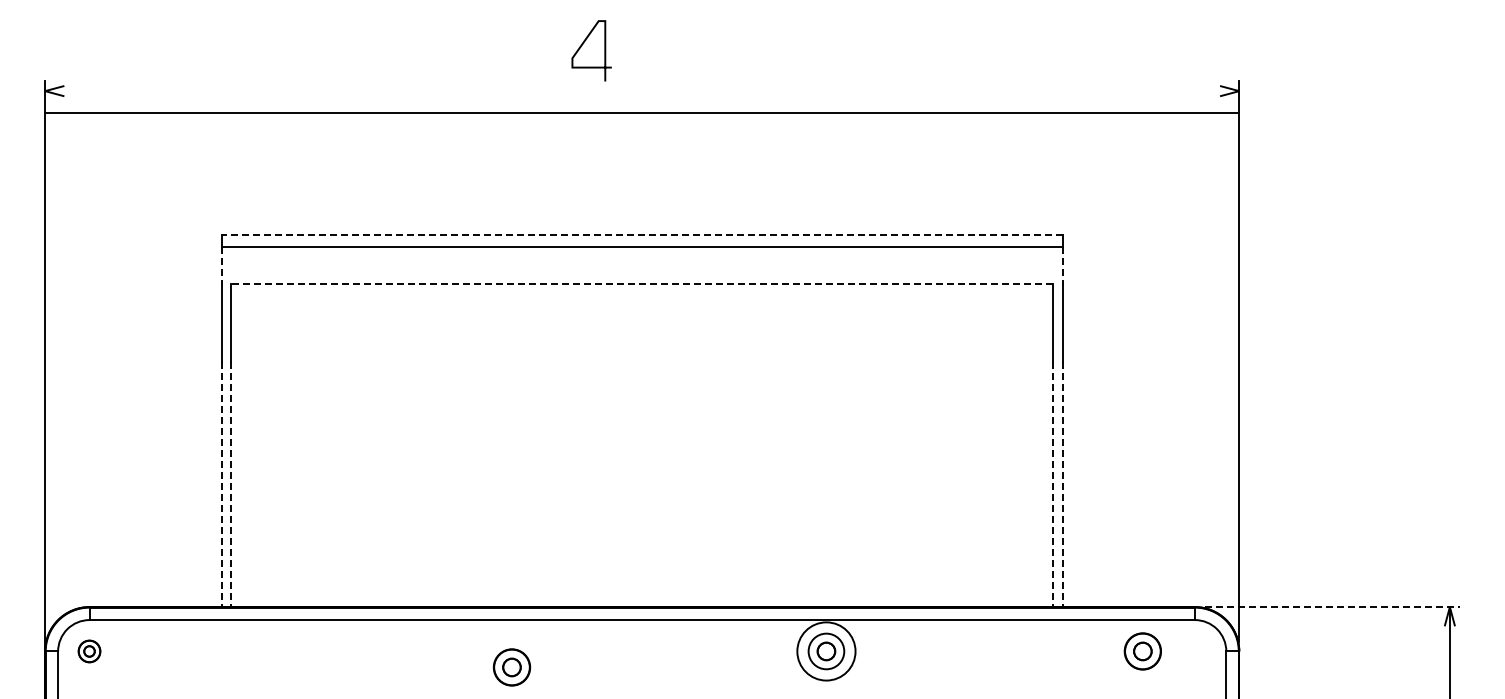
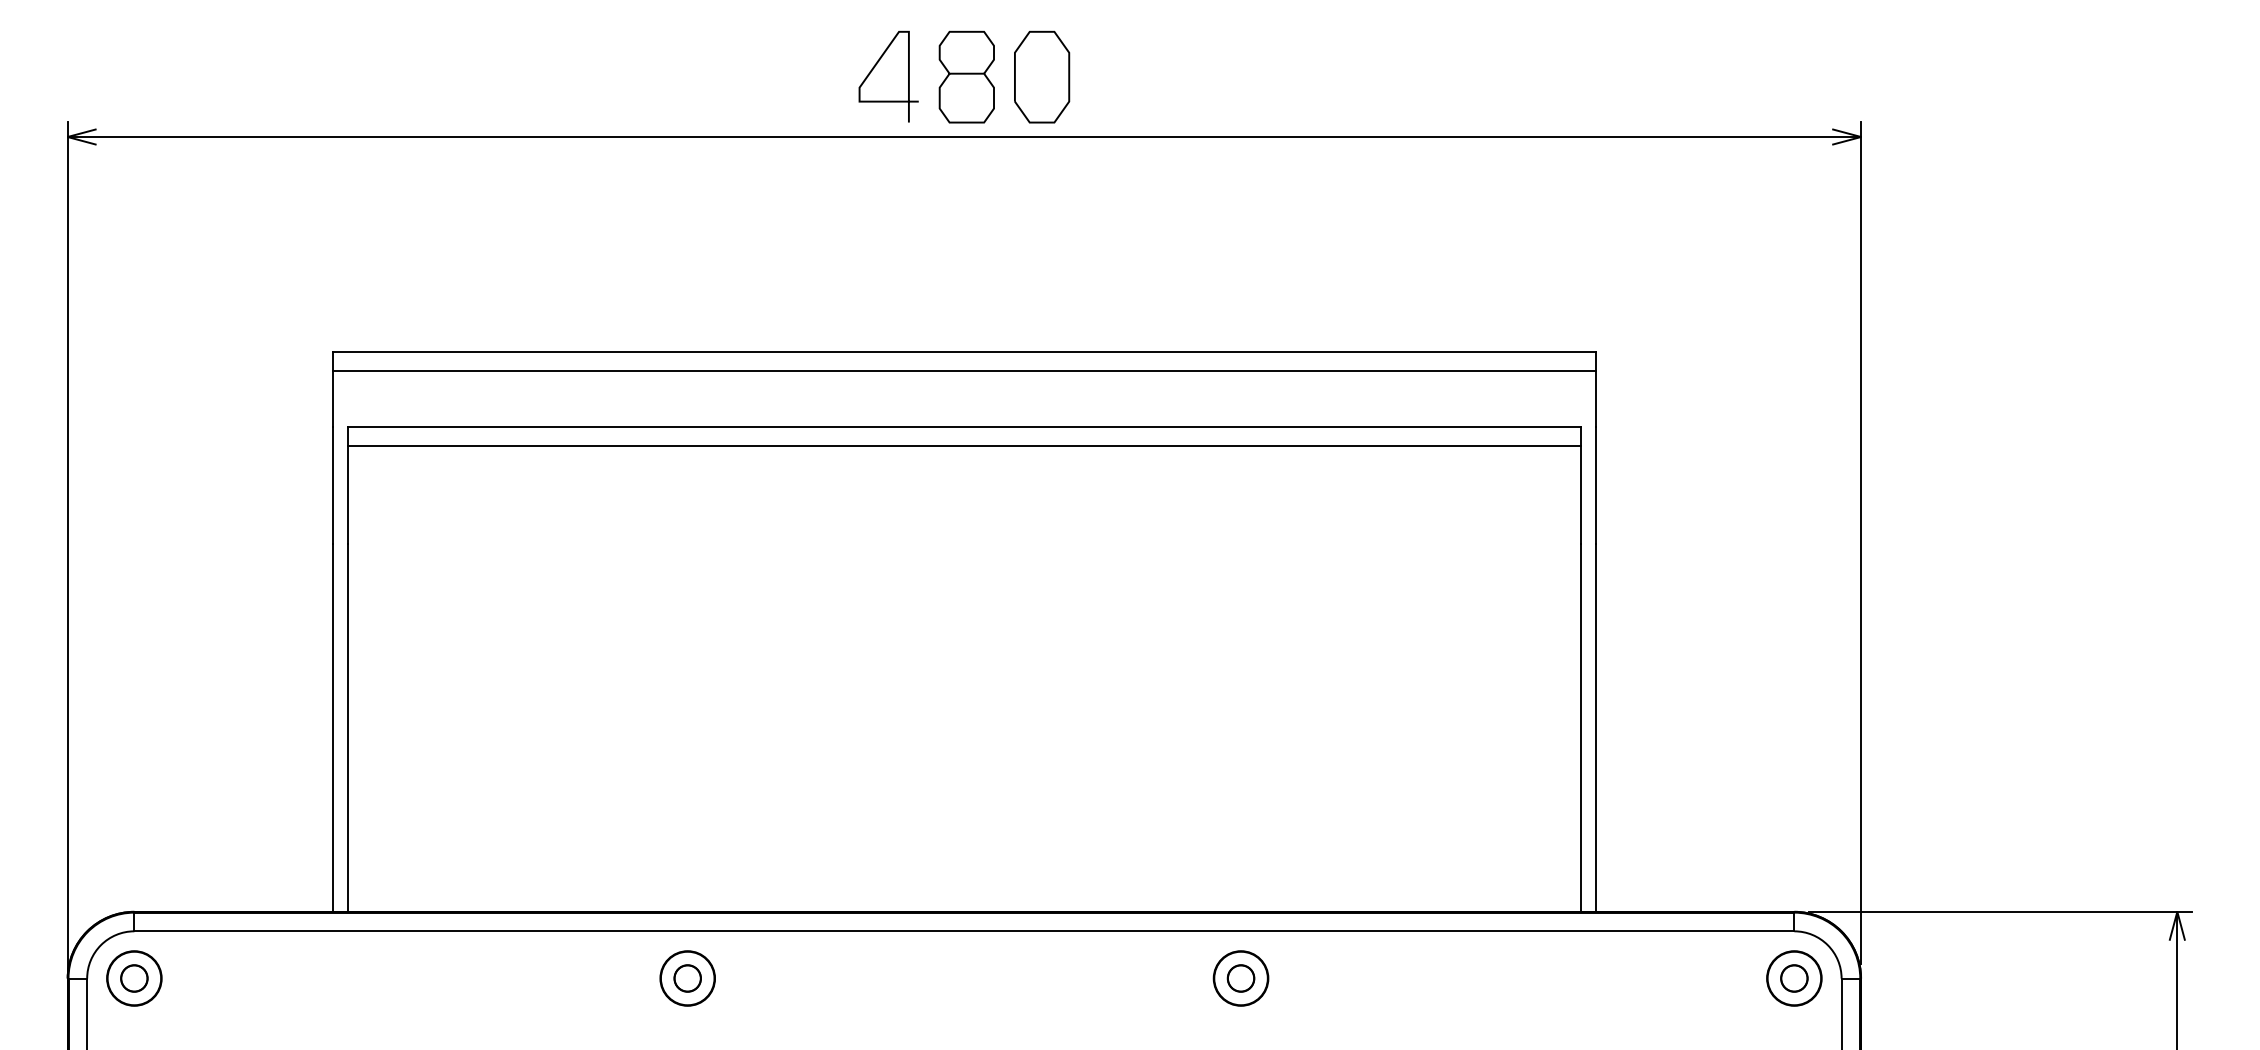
curve: (643, 49) -> (966, 74), added
part: (693, 51) -> (1041, 77), added
line: (642, 113) -> (964, 137), moved
line: (642, 234) -> (964, 352), dashed -> solid
line: (221, 265) -> (332, 398), dashed -> solid
line: (1062, 265) -> (1595, 398), dashed -> solid
line: (642, 284) -> (964, 427), dashed -> solid
line: (641, 296) -> (963, 445), added
line: (221, 485) -> (332, 729), dashed -> solid
line: (231, 485) -> (347, 729), dashed -> solid
line: (1052, 485) -> (1580, 729), dashed -> solid
line: (1062, 485) -> (1595, 729), dashed -> solid
line: (1332, 607) -> (2001, 912), dashed -> solid
part: (89, 651) -> (134, 978), size x1.67
circle: (826, 651) -> (1241, 978), size x0.62
part: (1142, 651) -> (1793, 978), moved
part: (511, 667) -> (686, 978), moved

